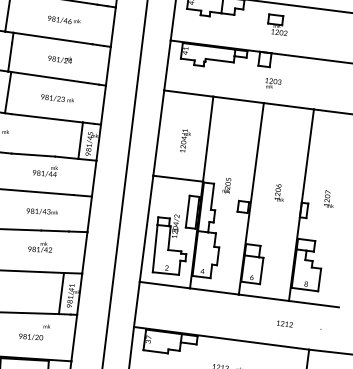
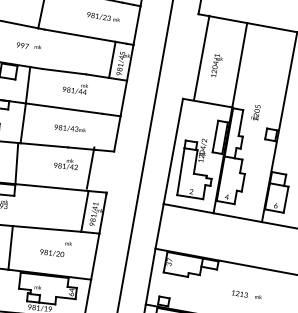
text: (57, 98) -> (103, 17), moved
line: (158, 132) -> (201, 57), moved
line: (84, 252) -> (90, 167), moved

